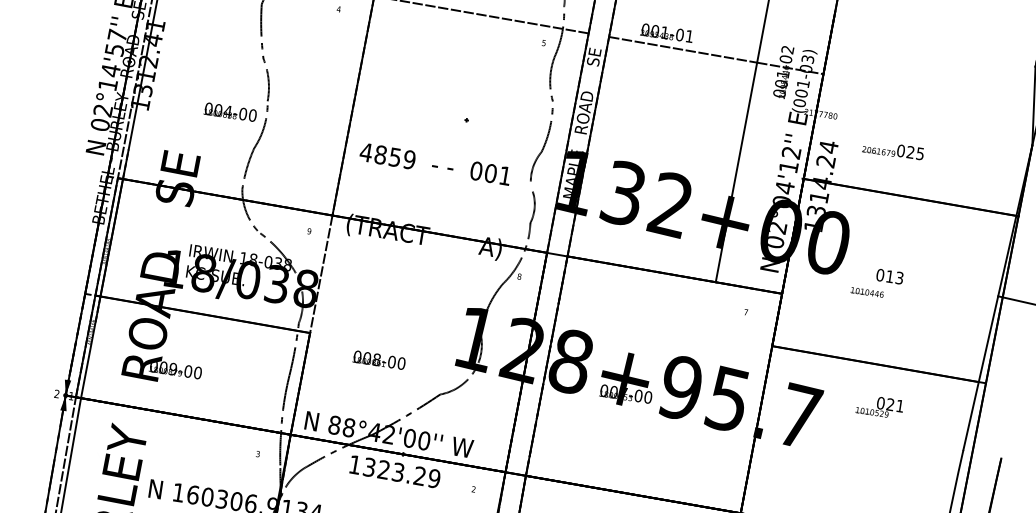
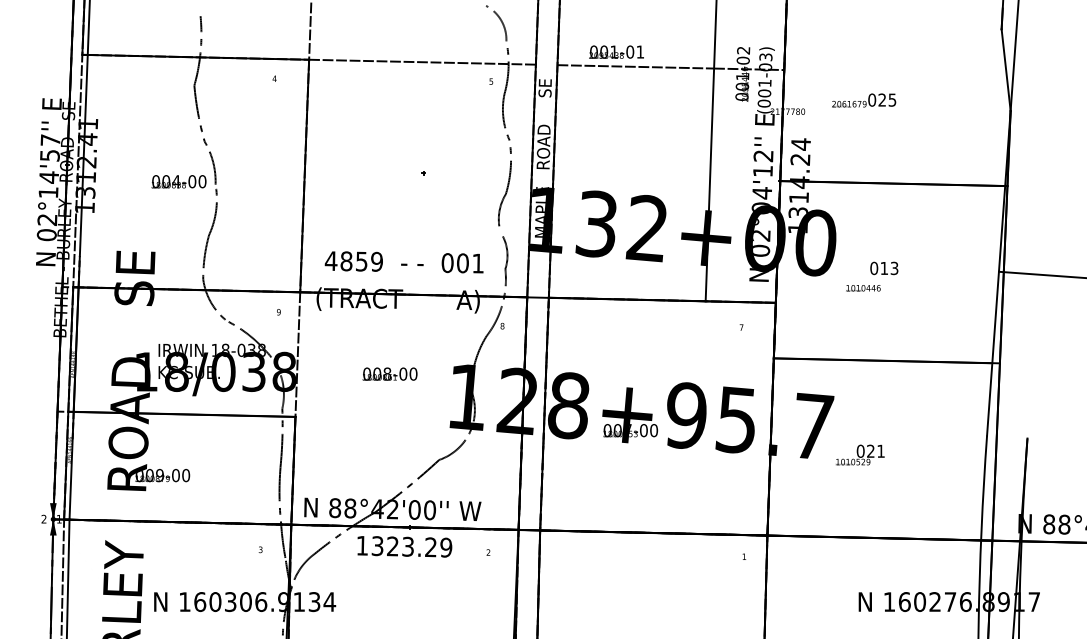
text: (230, 111) -> (178, 181), moved
text: (893, 150) -> (864, 100), moved
text: (434, 164) -> (403, 262), moved
text: (378, 359) -> (389, 373), moved
text: (880, 406) -> (860, 454), moved

